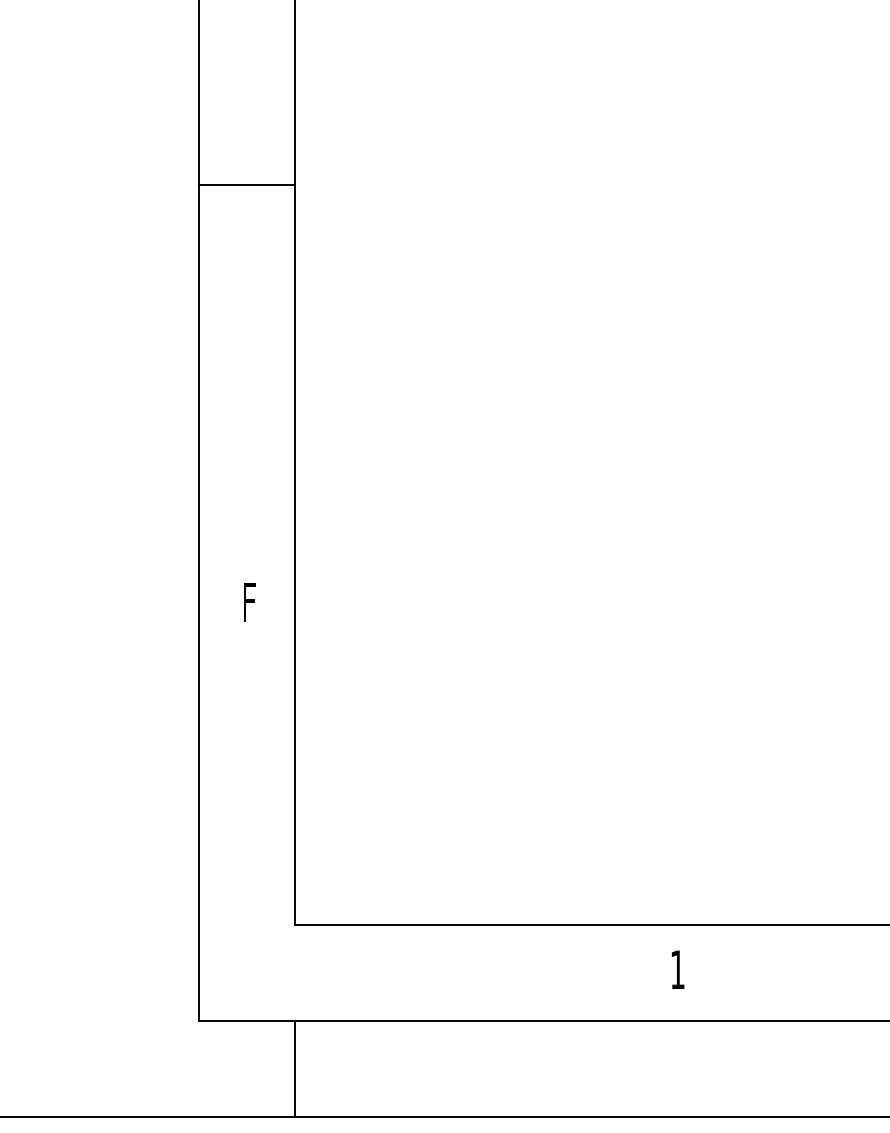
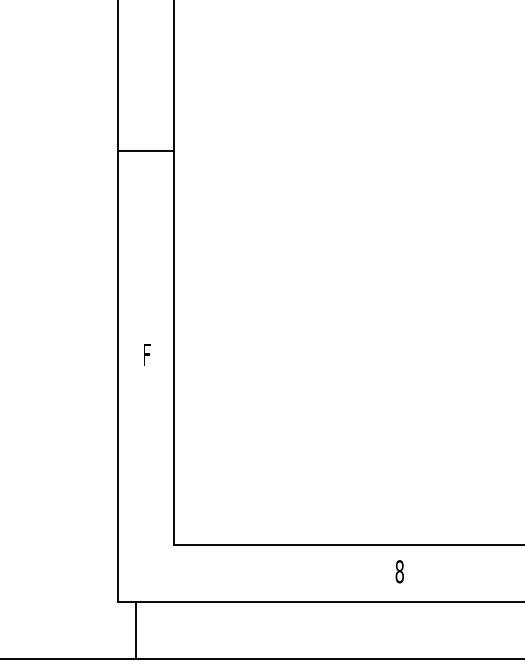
line: (246, 184) -> (145, 150), moved
text: (677, 969) -> (399, 571), 1 -> 8
line: (295, 1067) -> (136, 629), moved

